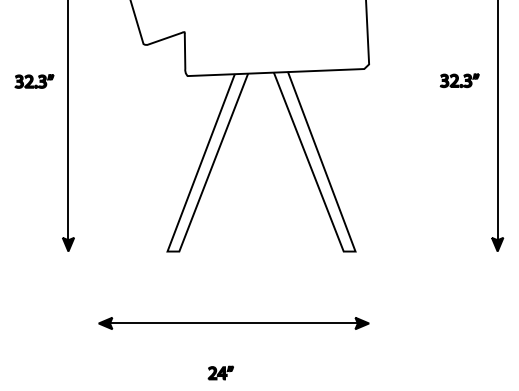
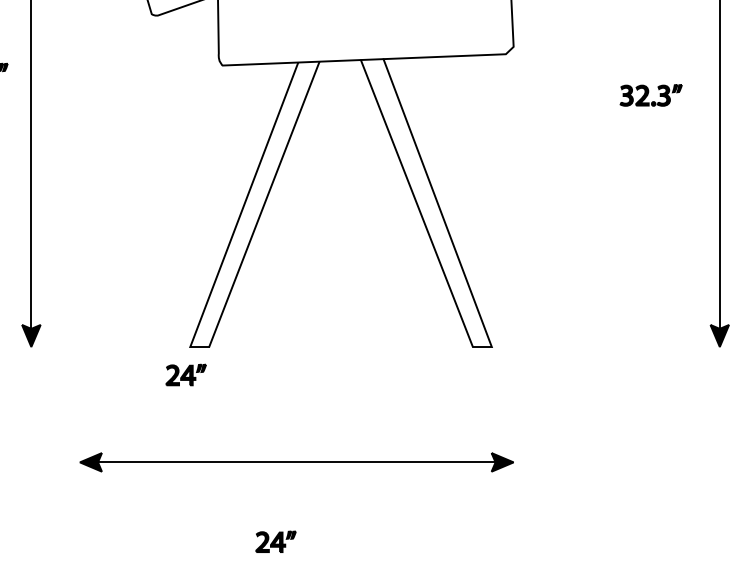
part: (459, 80) -> (650, 95), moved
part: (164, 268) -> (185, 374), added

